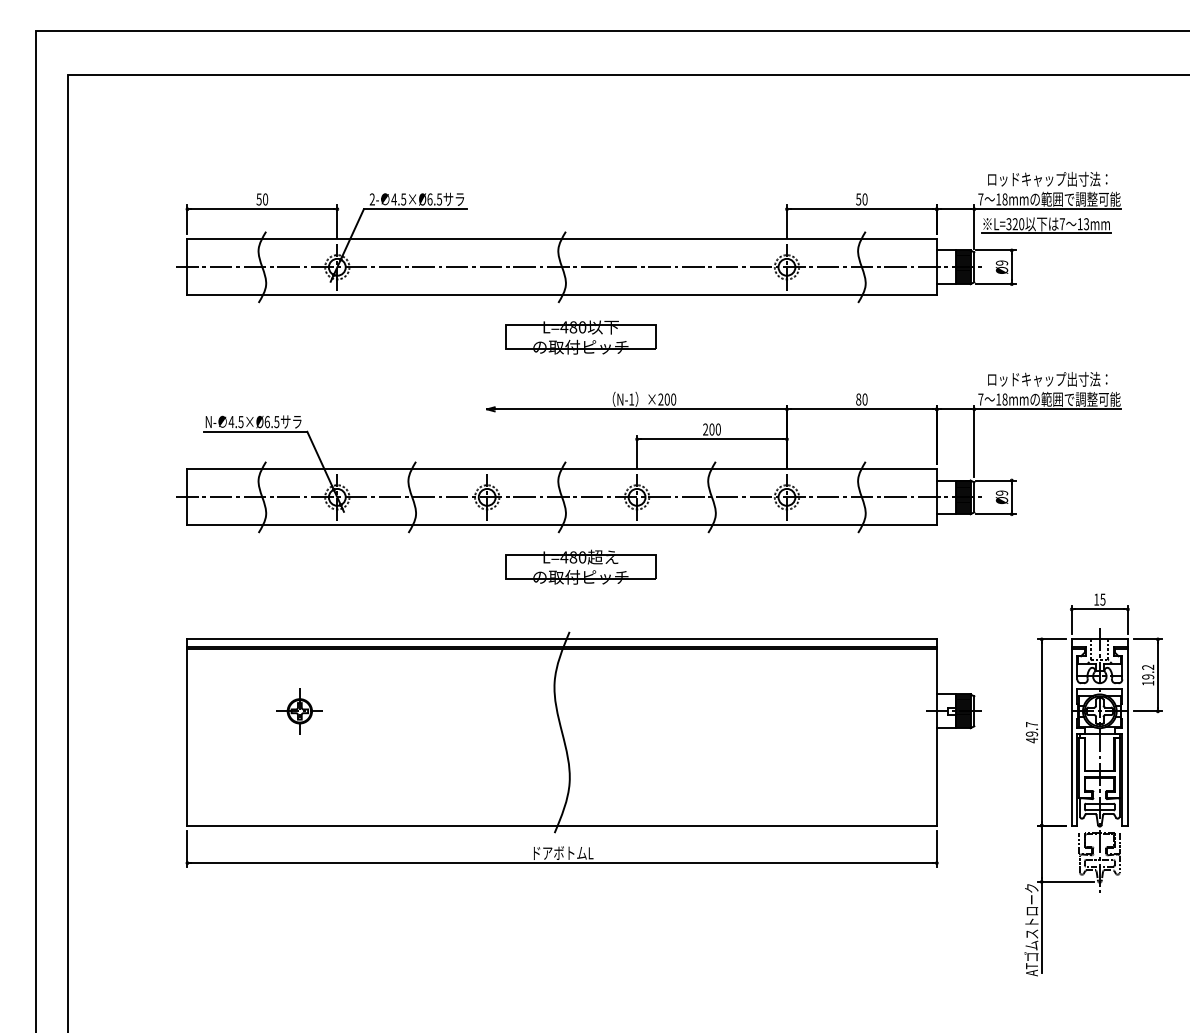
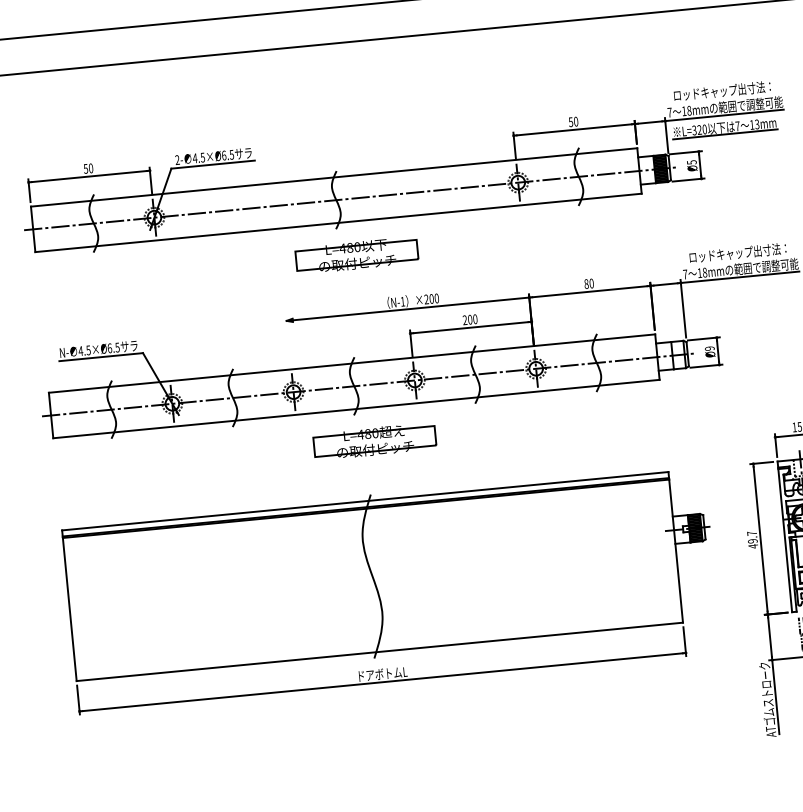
text: (1001, 262) -> (691, 162), Ø9 -> Ø5
hatch: (962, 496) -> (678, 354), removed
part: (299, 711) -> (158, 580), removed

